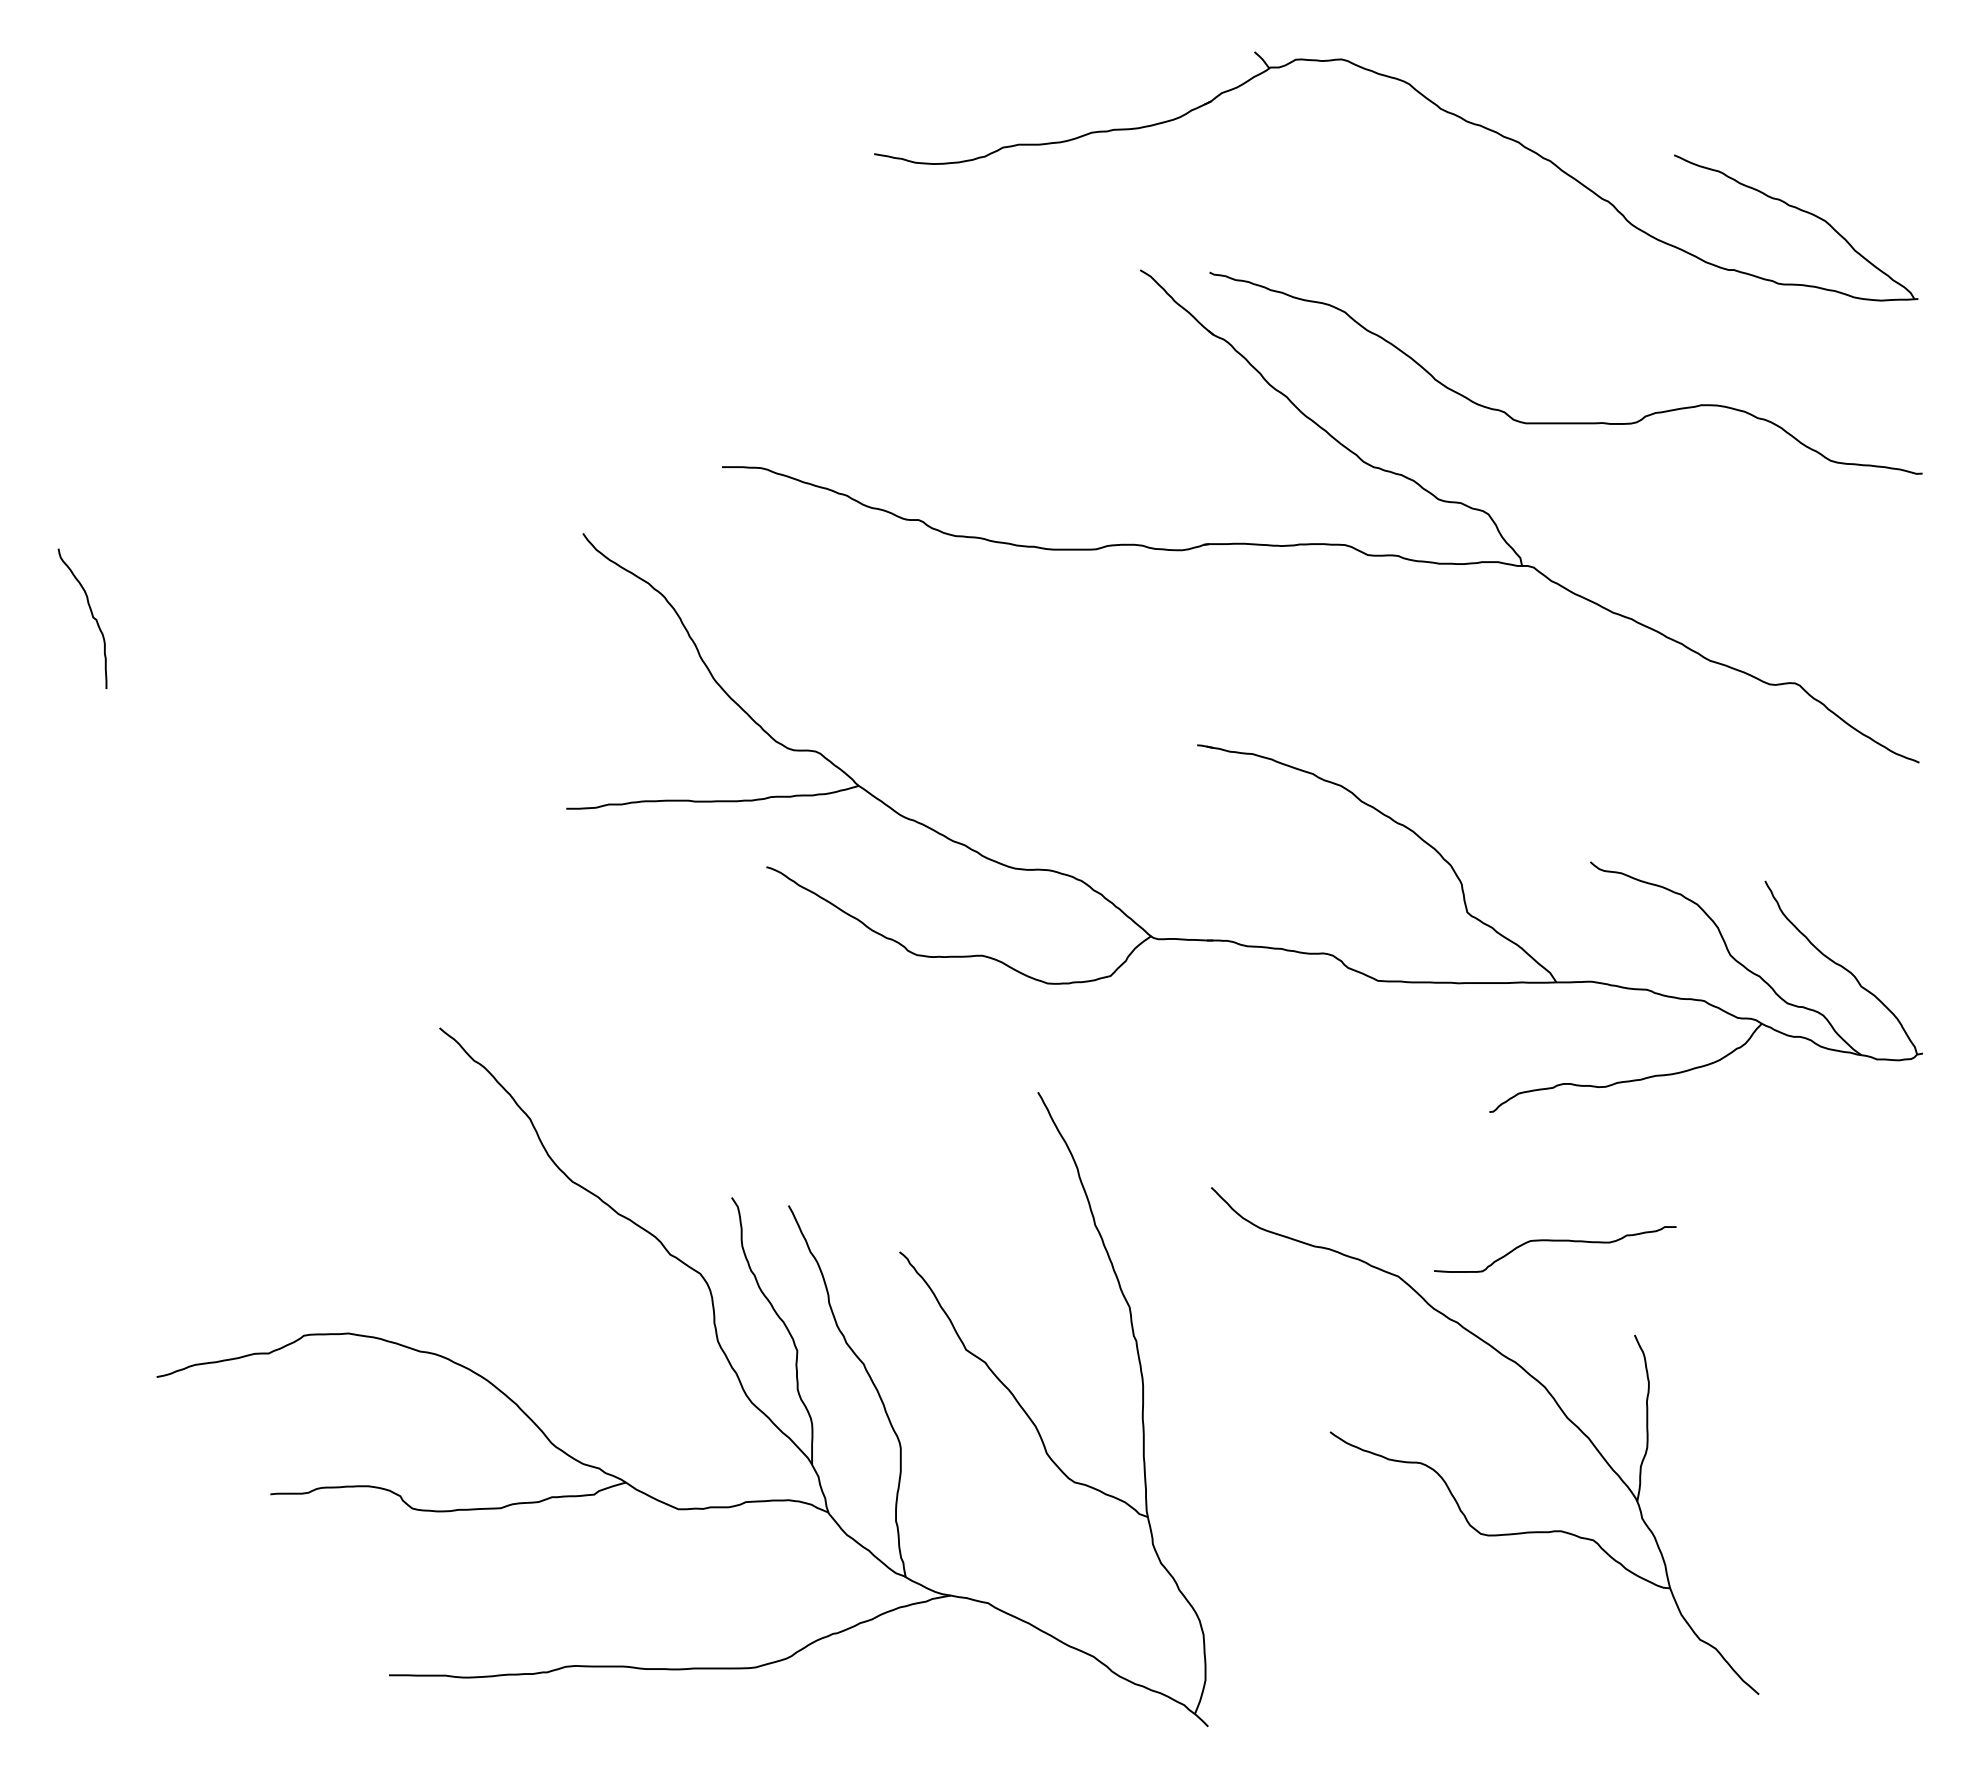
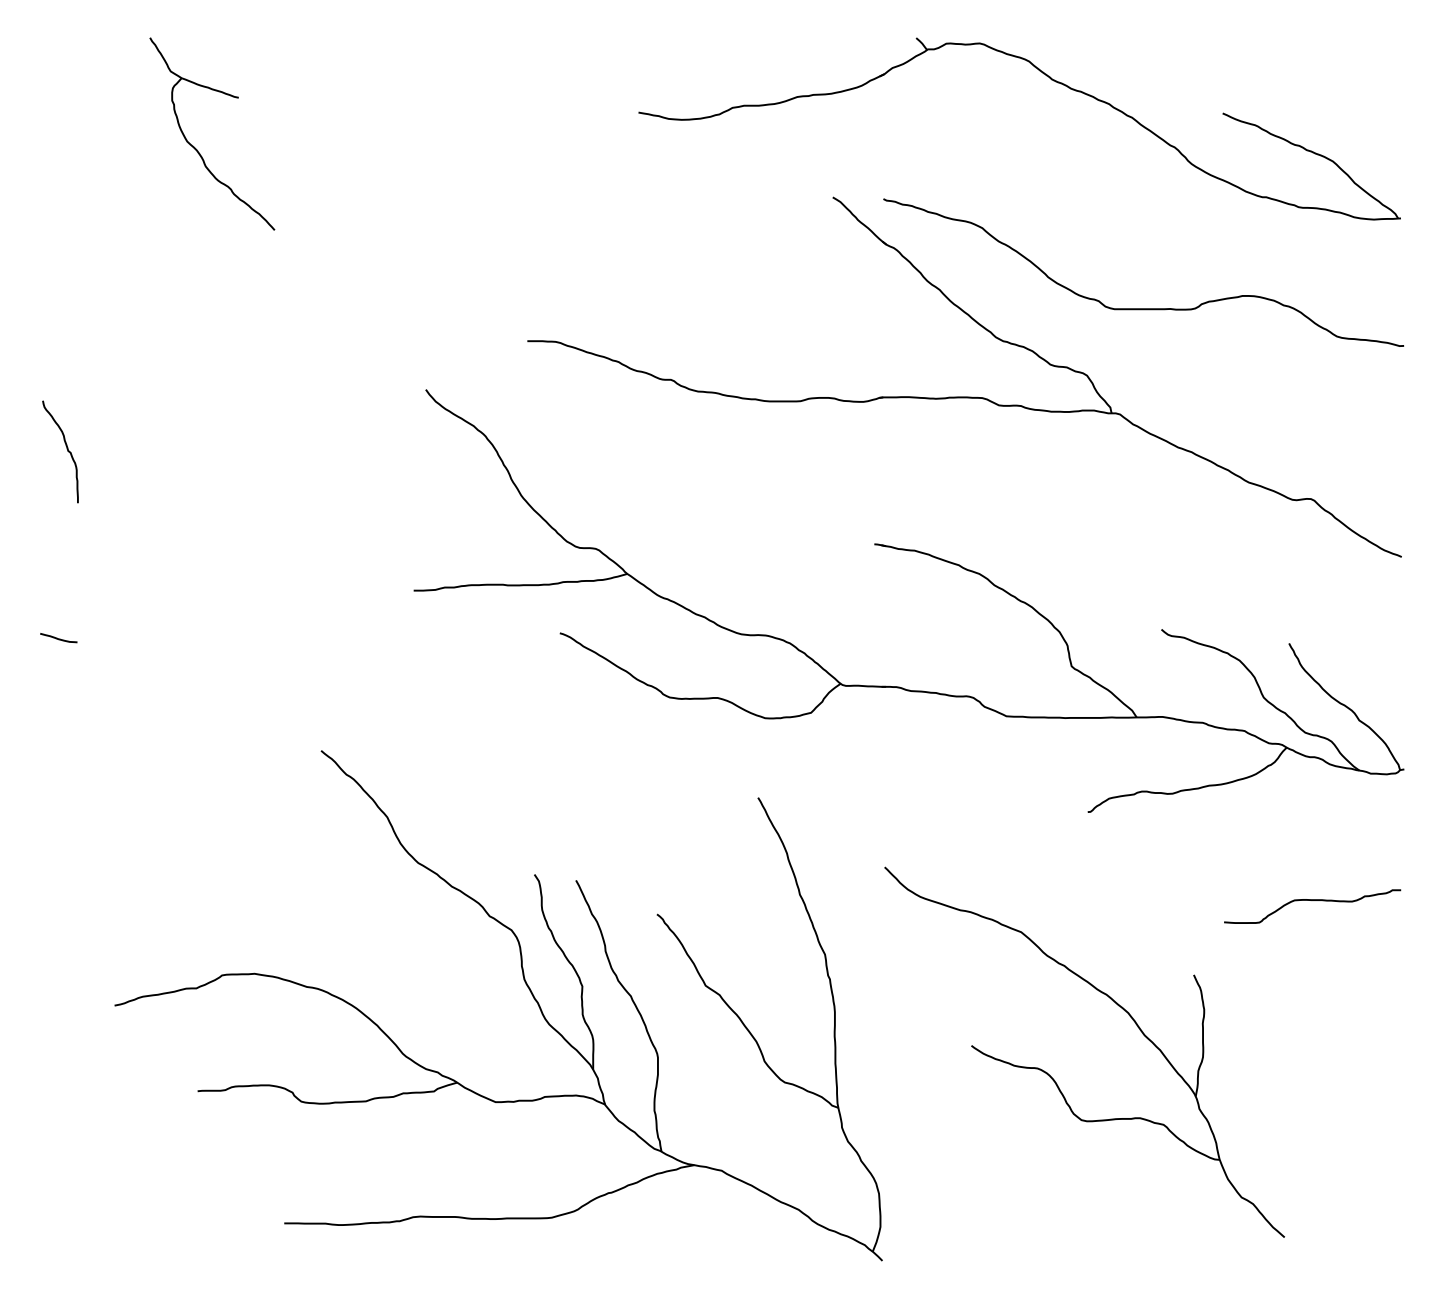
part: (269, 204) -> (196, 149), added
curve: (78, 873) -> (57, 637), added
curve: (1555, 1241) -> (1312, 900), moved

